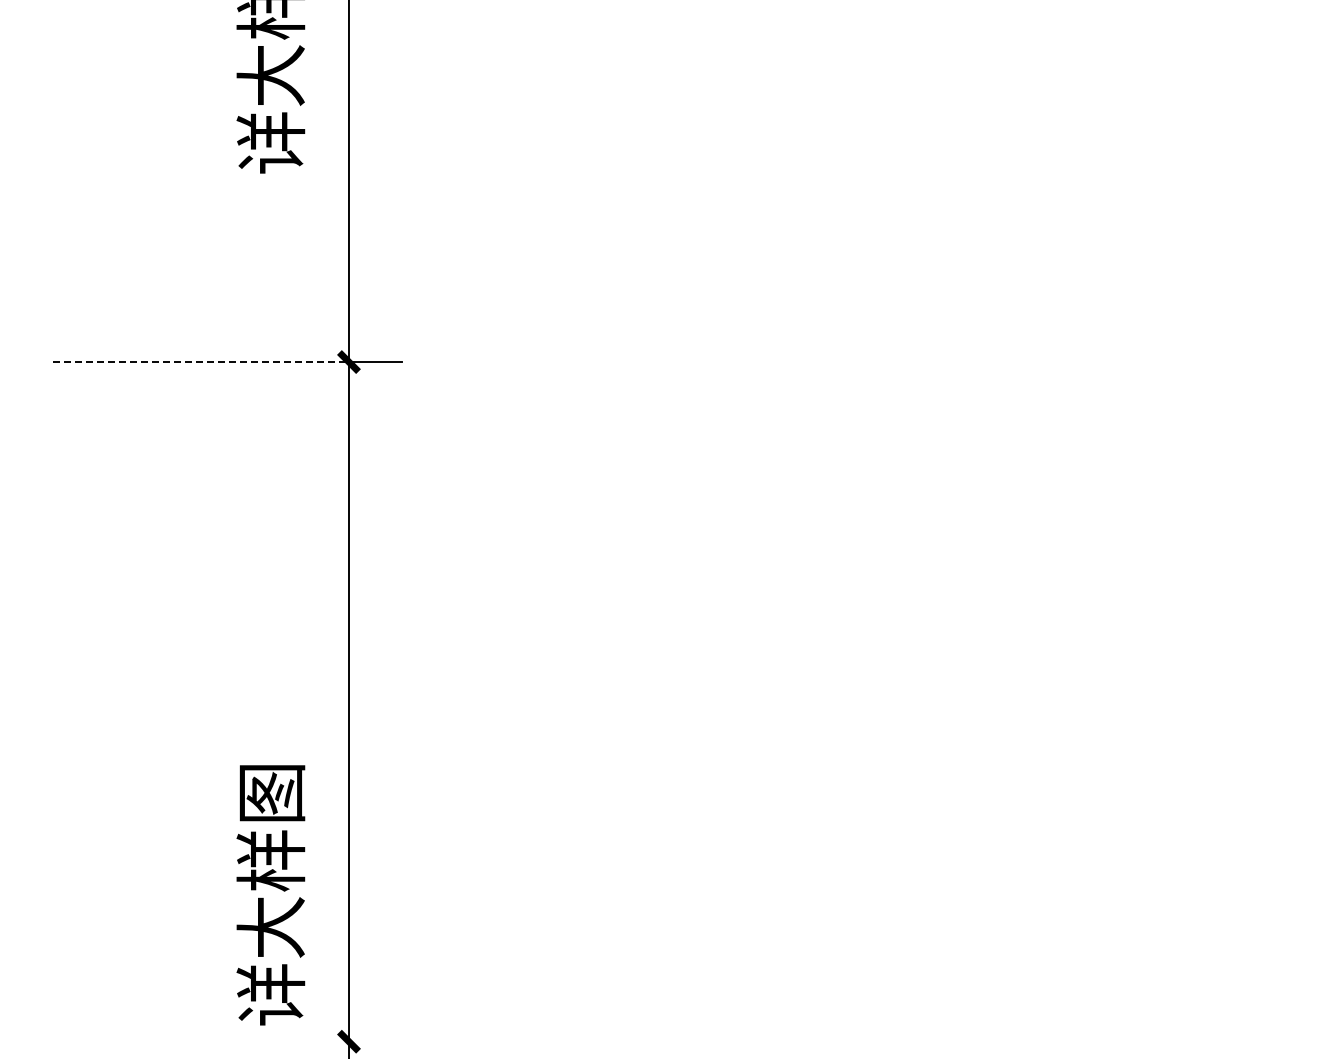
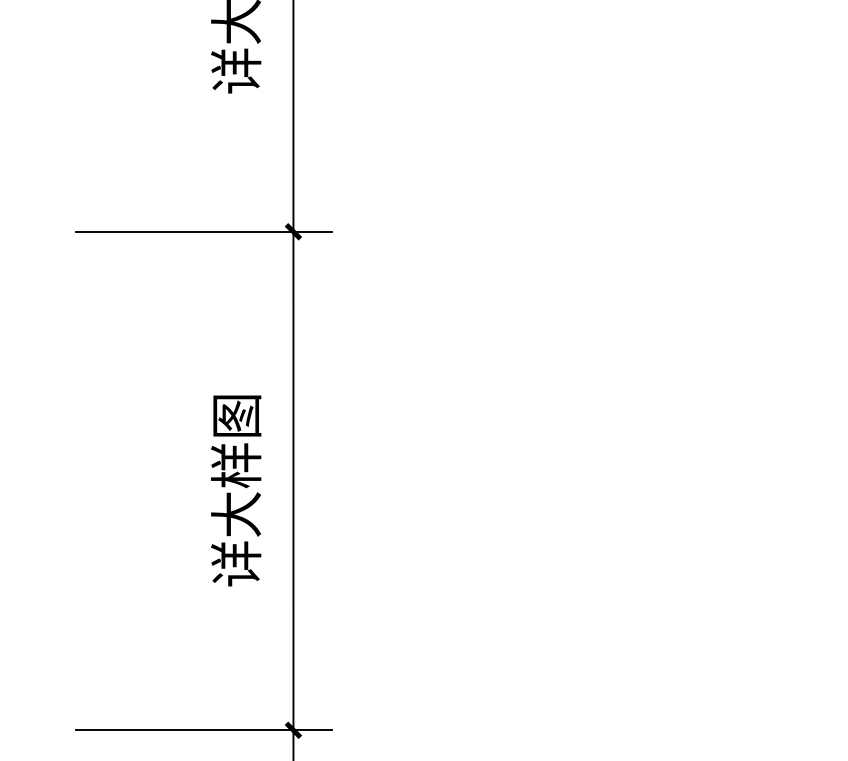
line: (201, 362) -> (185, 232), dashed -> solid
text: (270, 895) -> (235, 491), moved
line: (227, 1041) -> (204, 730), added

